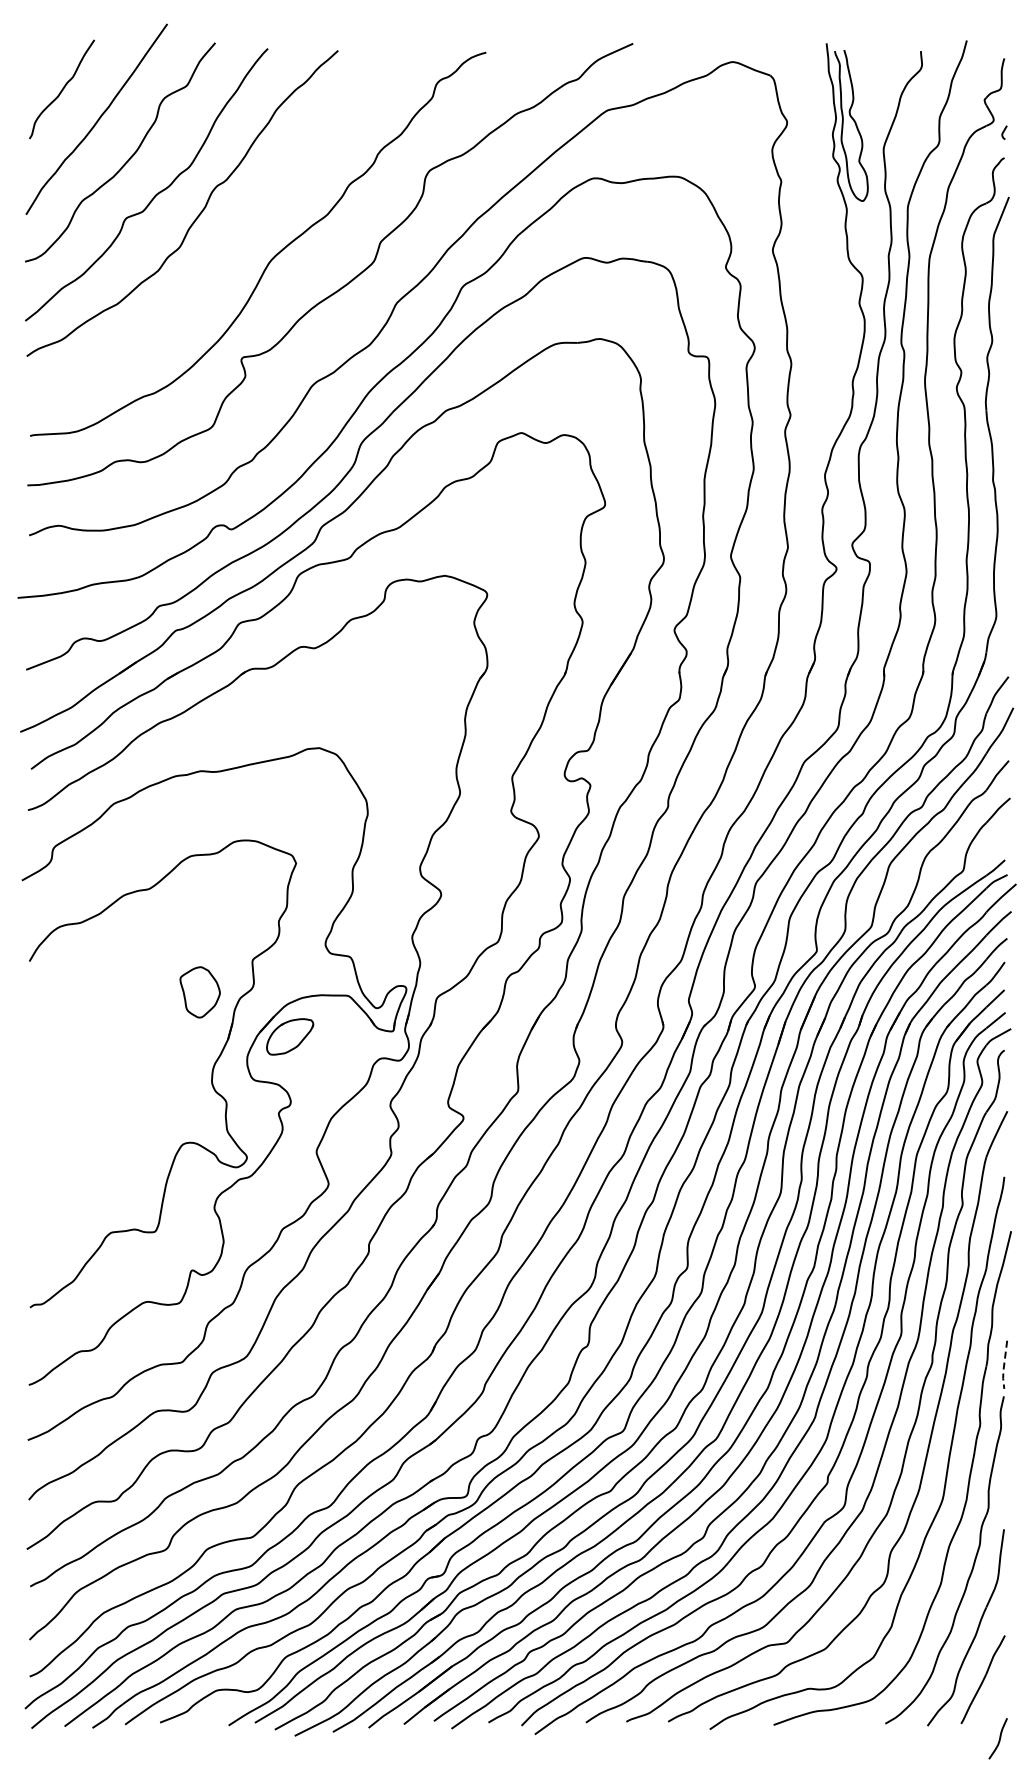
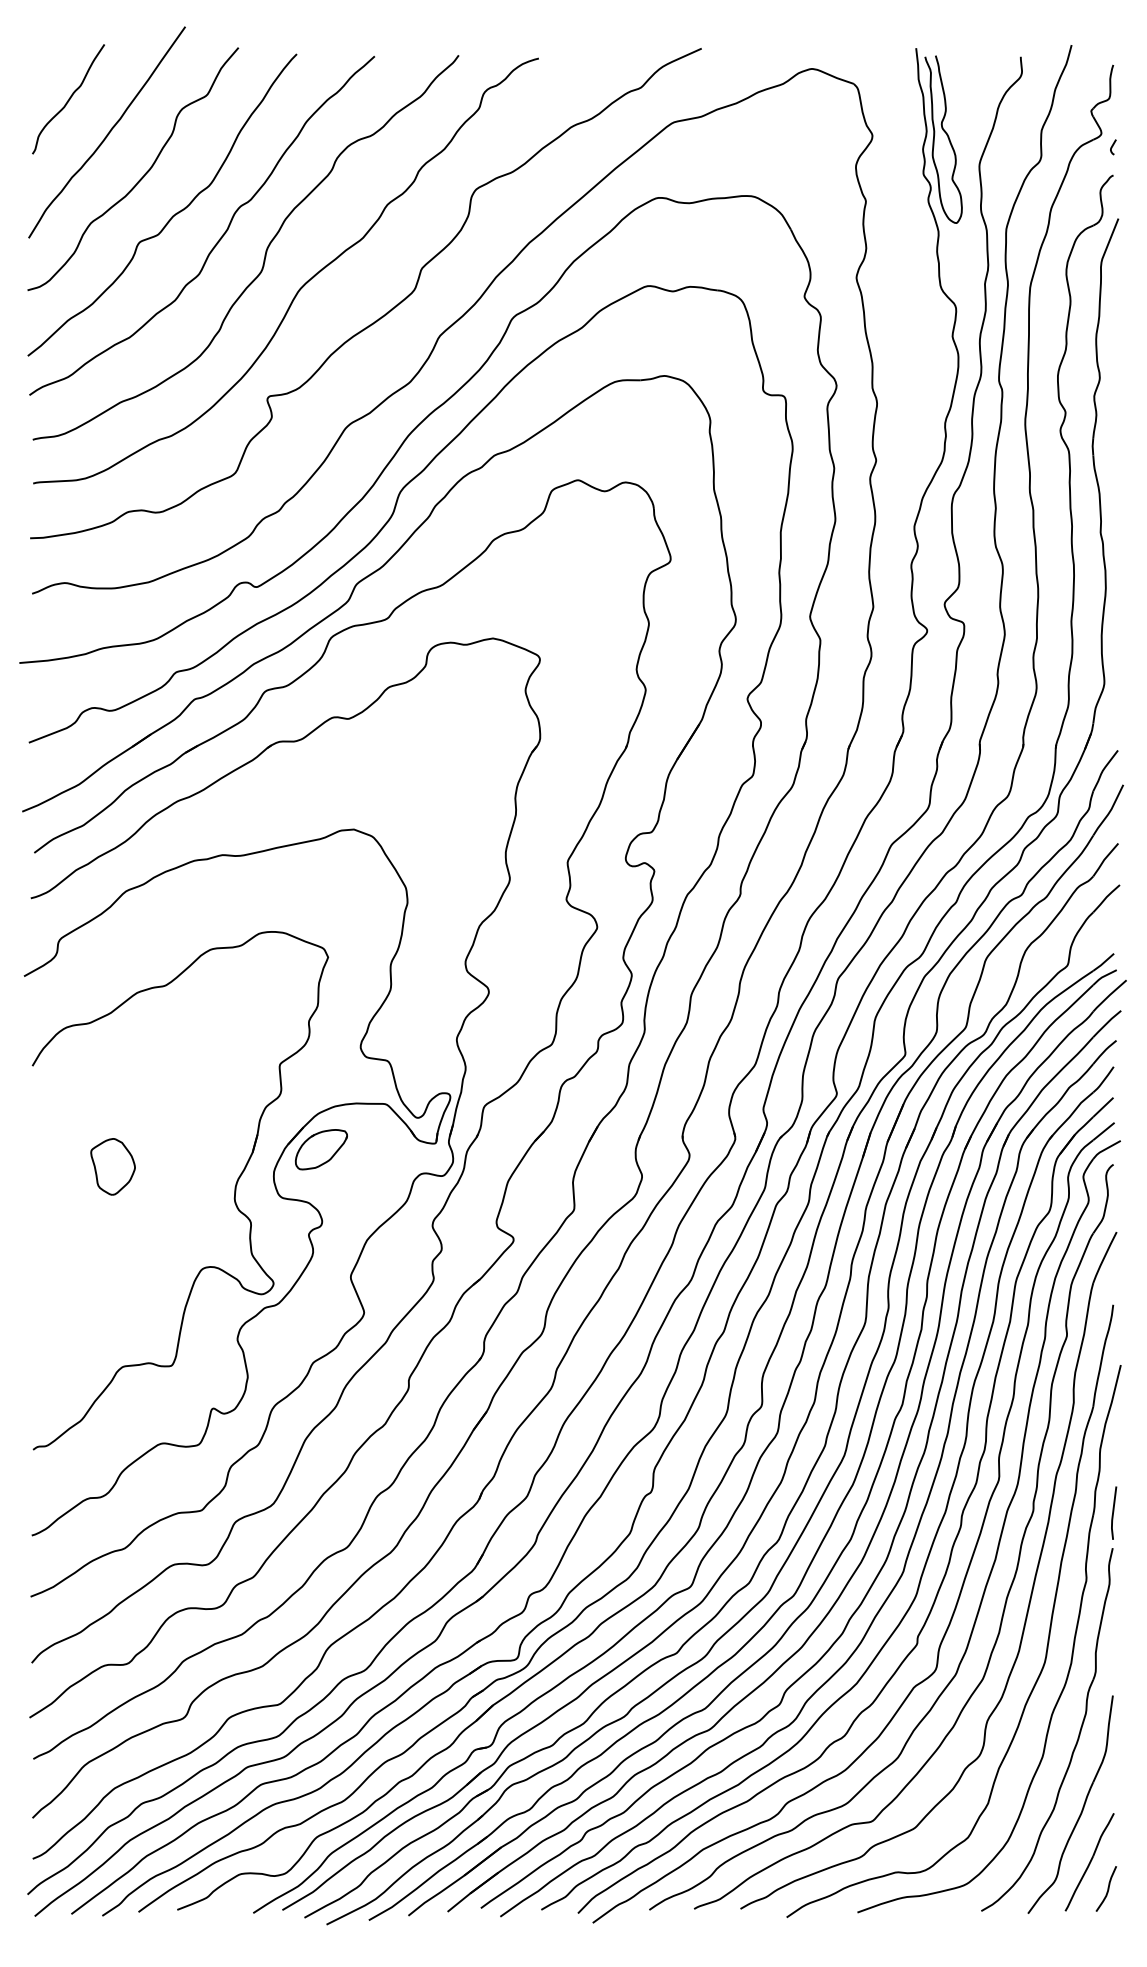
curve: (239, 225) -> (265, 250), added
part: (199, 992) -> (112, 1166), moved
line: (1004, 1366) -> (1113, 1515), dashed -> solid
curve: (999, 1738) -> (1107, 1888), moved

